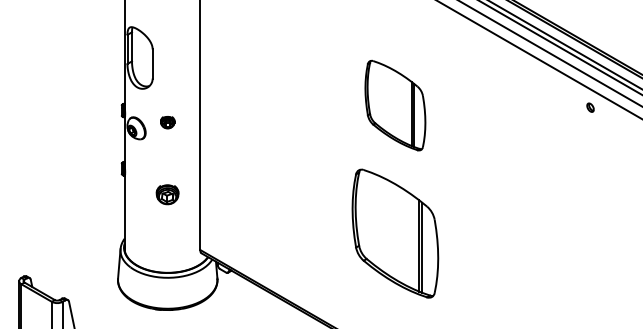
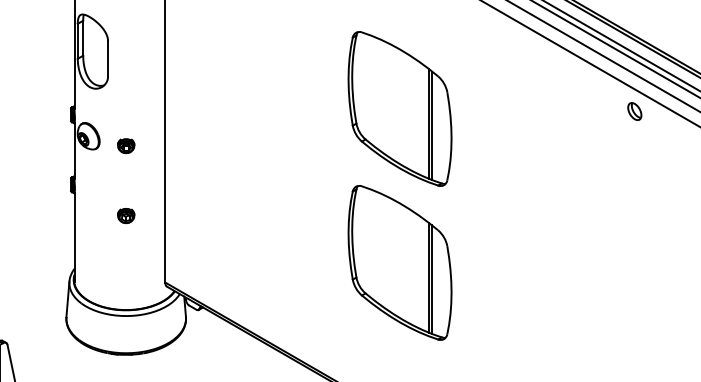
part: (395, 105) -> (400, 108), size x1.43
part: (590, 107) -> (634, 111), size x1.67
part: (167, 122) -> (125, 146), moved
part: (167, 194) -> (125, 215), size x0.62

